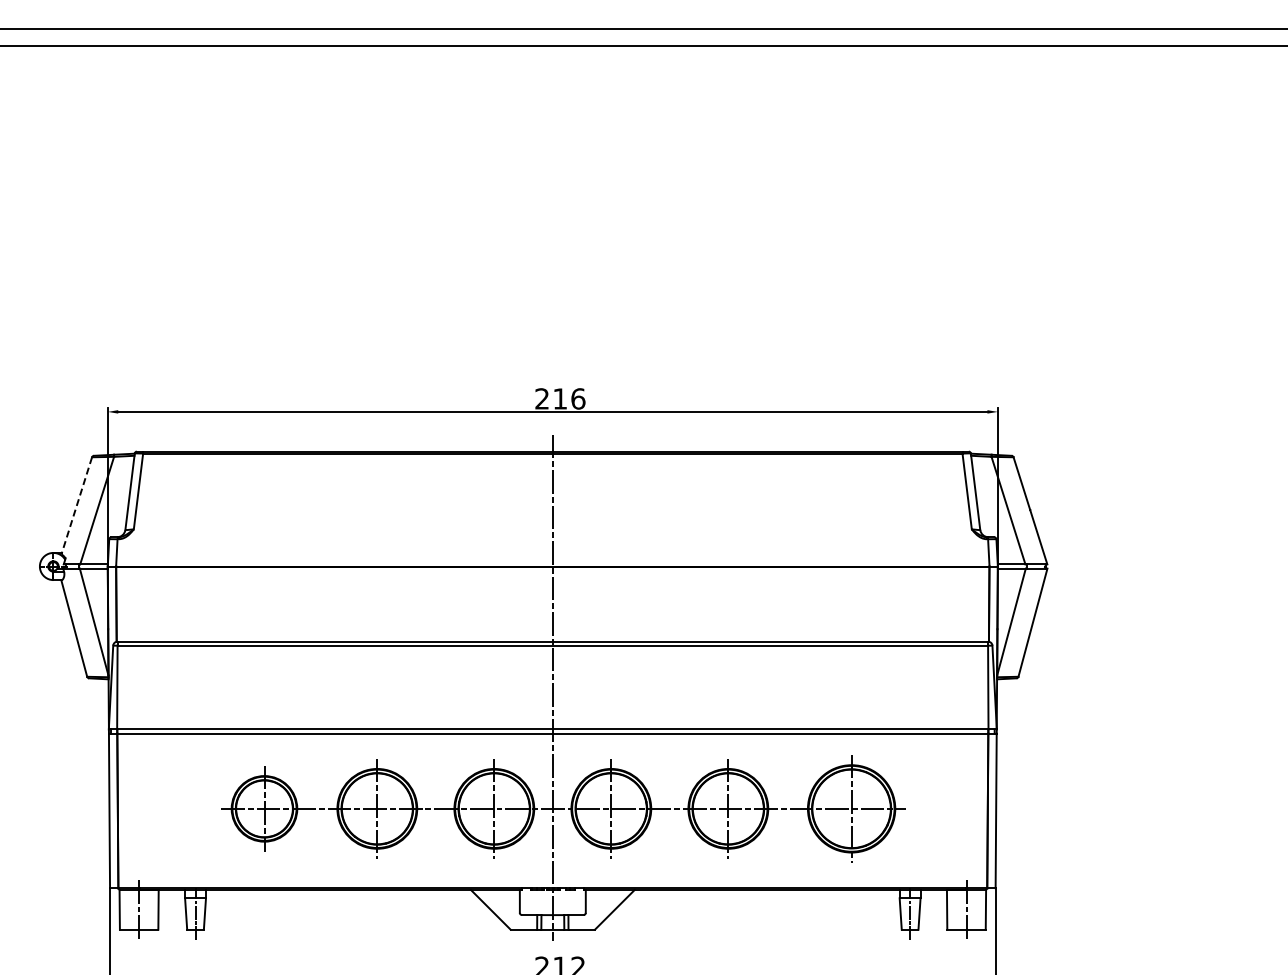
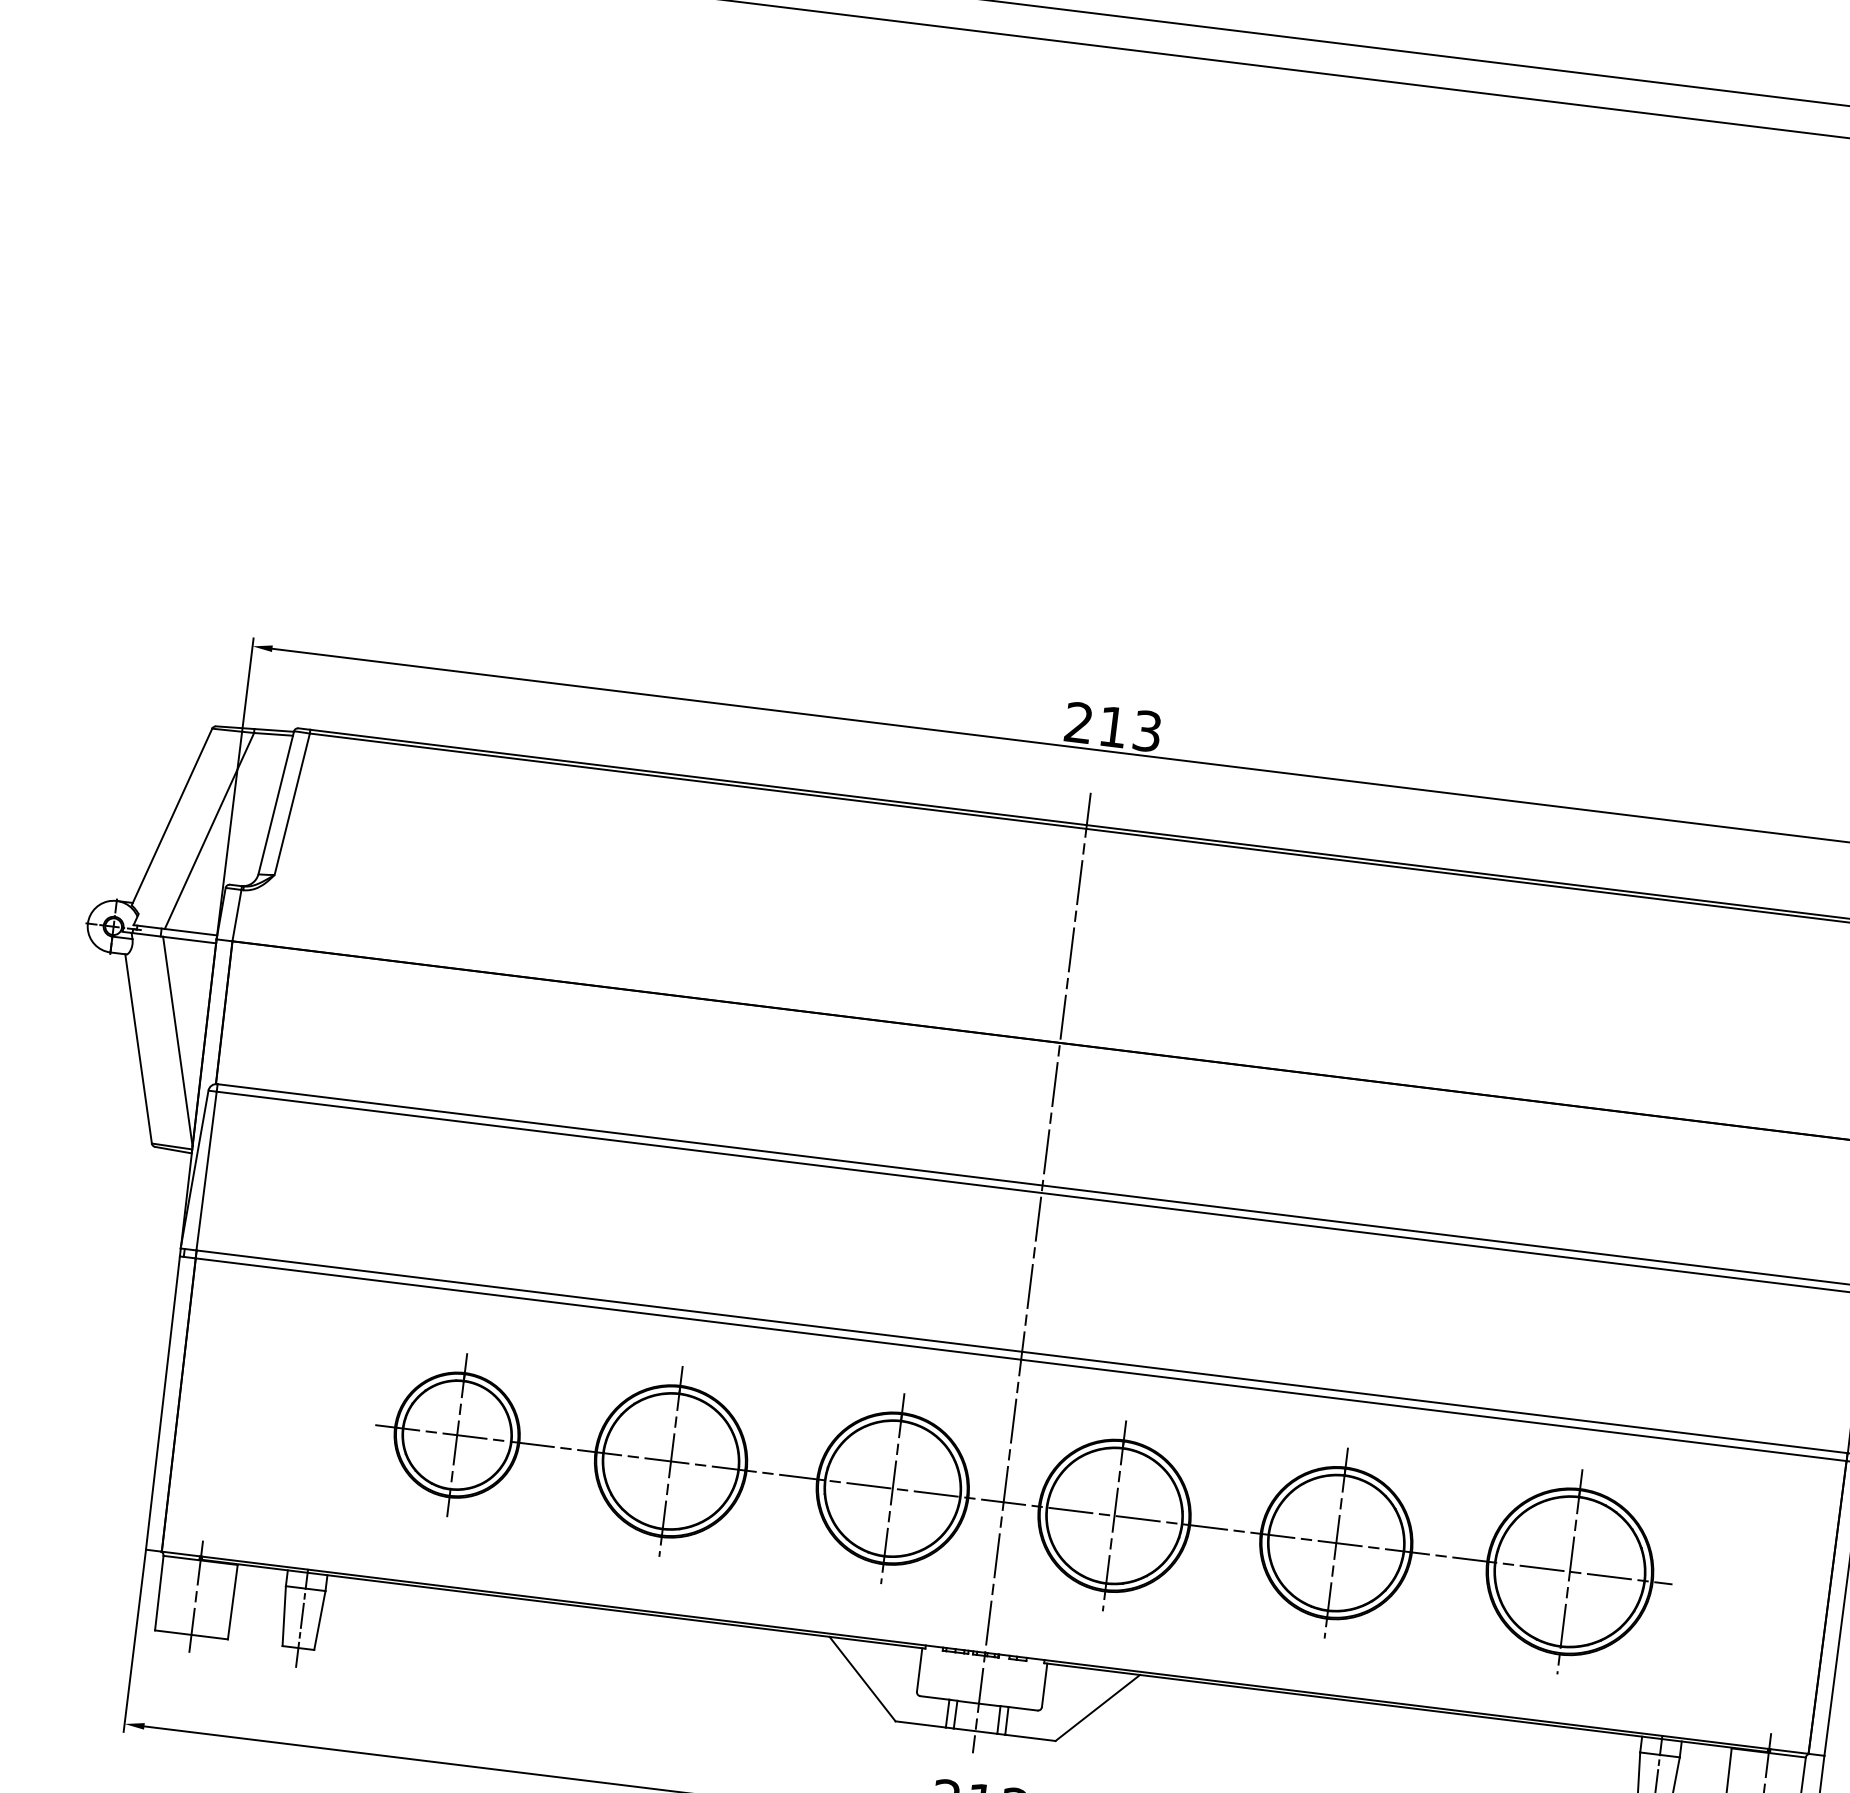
text: (578, 398) -> (1147, 730), 216 -> 213
line: (76, 505) -> (171, 816), dashed -> solid

